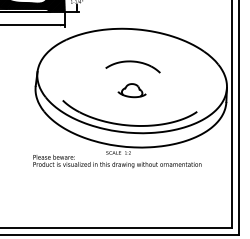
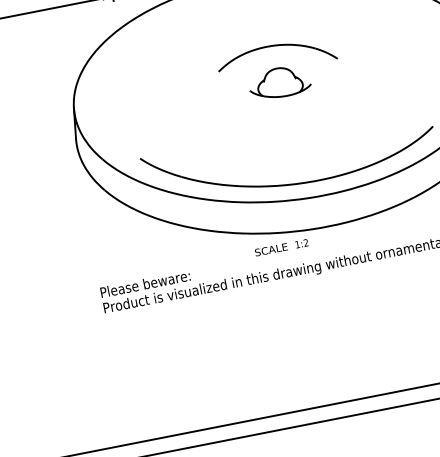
part: (131, 90) -> (278, 82), moved

